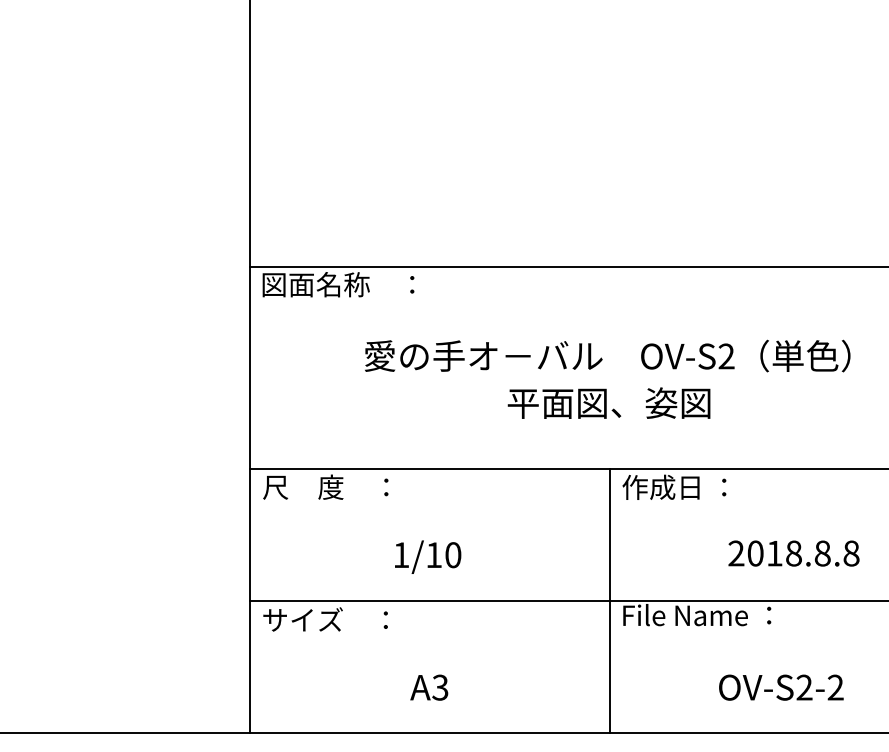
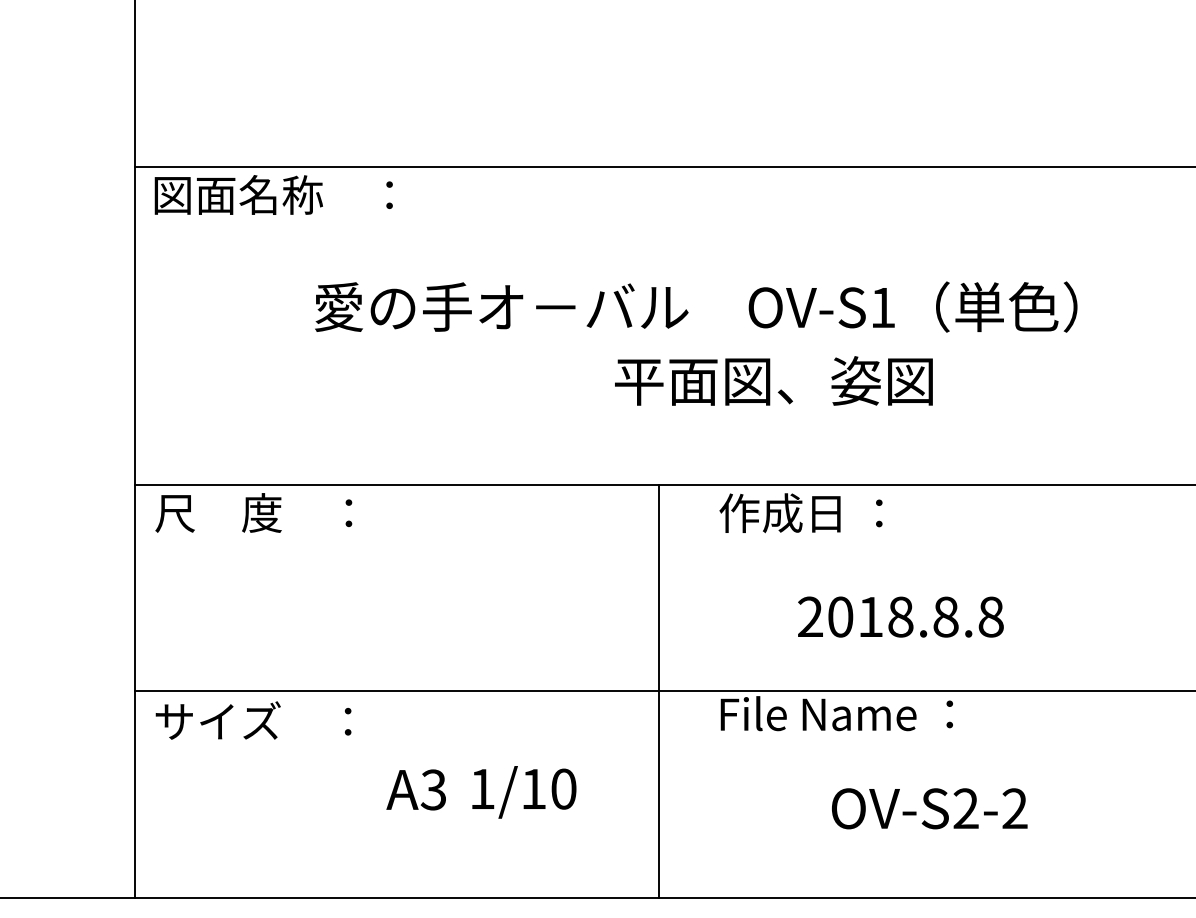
text: (726, 356) -> (882, 307), OV-S2 -> OV-S1
text: (608, 402) -> (772, 379), moved
text: (793, 553) -> (900, 616), moved
text: (428, 556) -> (524, 791), moved
line: (609, 600) -> (658, 690), moved
text: (429, 687) -> (416, 789), moved
text: (781, 687) -> (929, 808), moved

